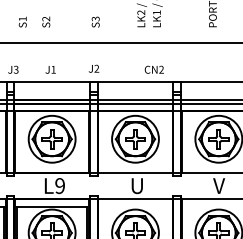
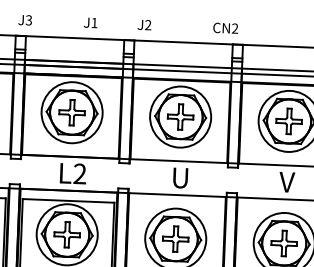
text: (93, 68) -> (143, 24), moved
text: (50, 69) -> (90, 22), moved
text: (153, 69) -> (224, 27), moved
text: (59, 186) -> (79, 174), L9 -> L2

